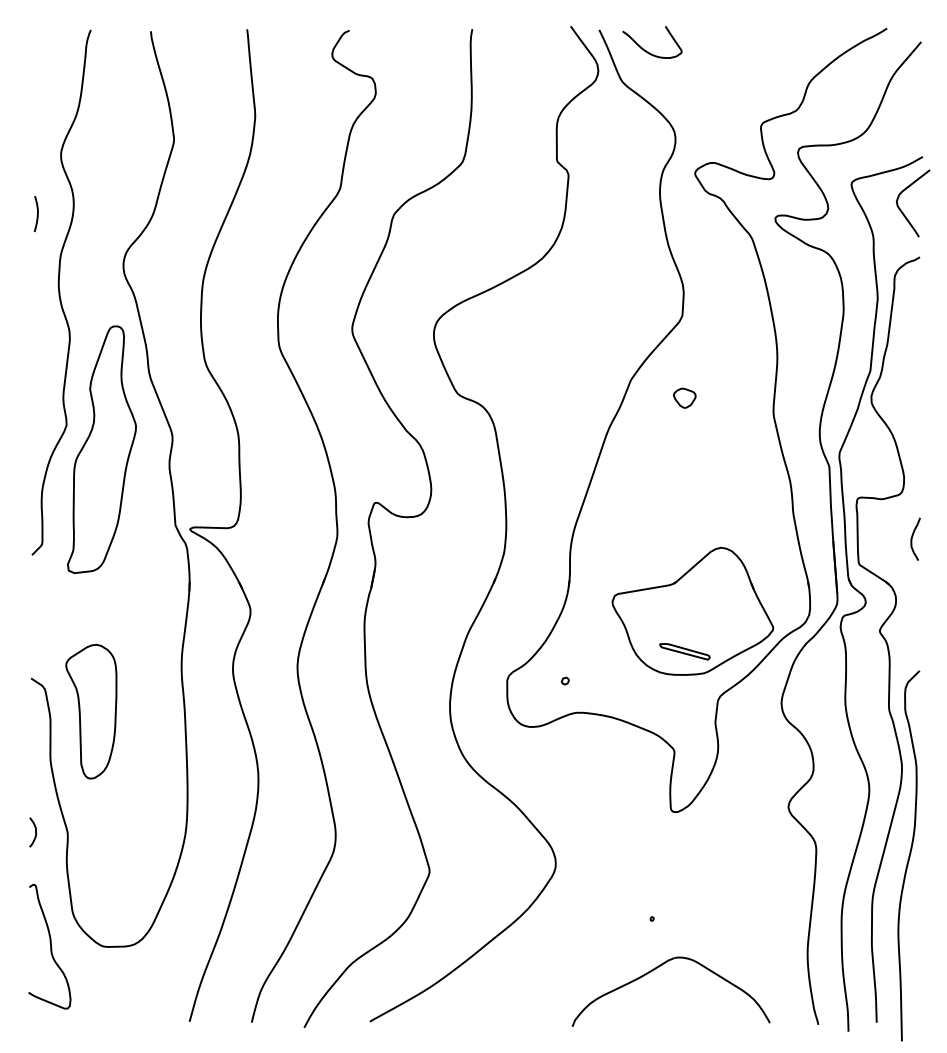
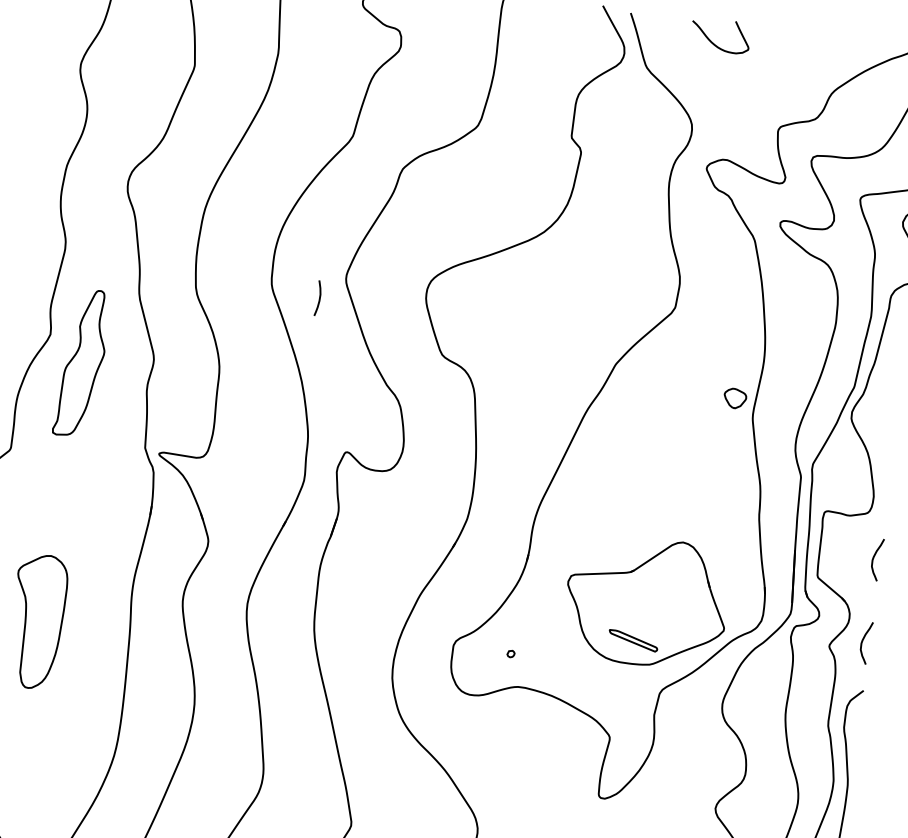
curve: (648, 51) -> (715, 44), moved
curve: (37, 214) -> (319, 298), moved
part: (684, 397) -> (735, 397), moved
part: (101, 449) -> (81, 363), size x0.6
curve: (913, 620) -> (864, 640), added

